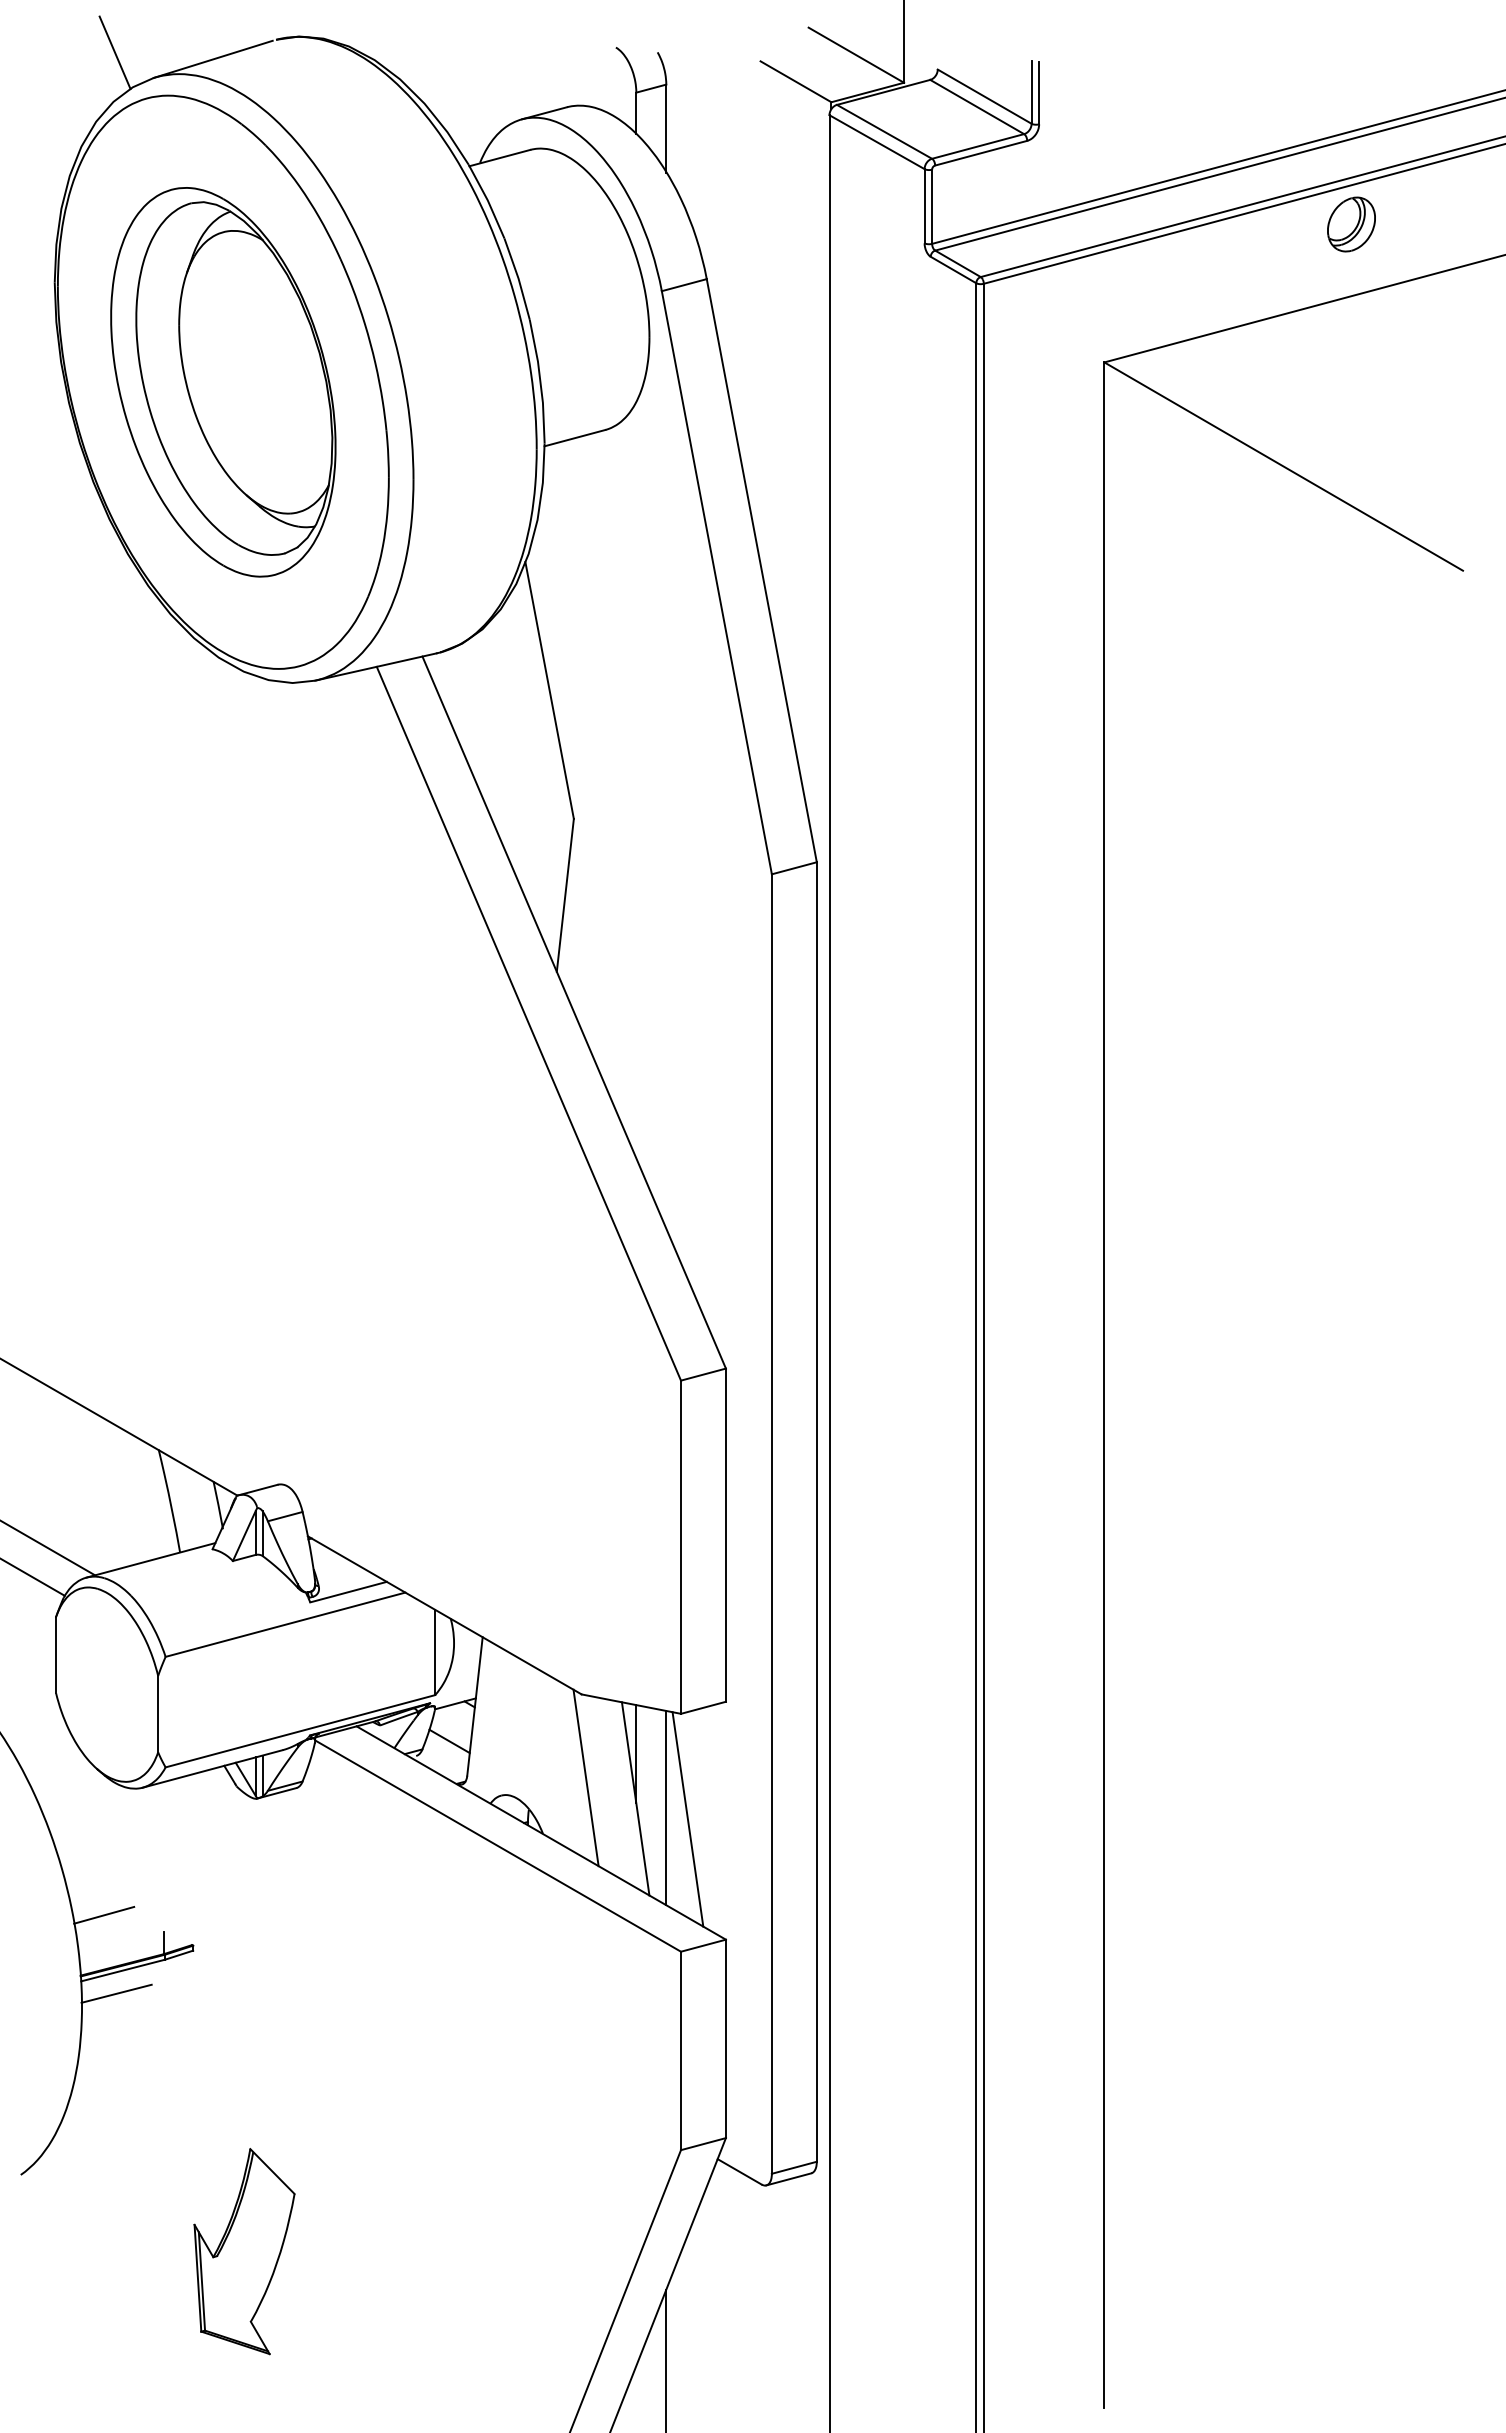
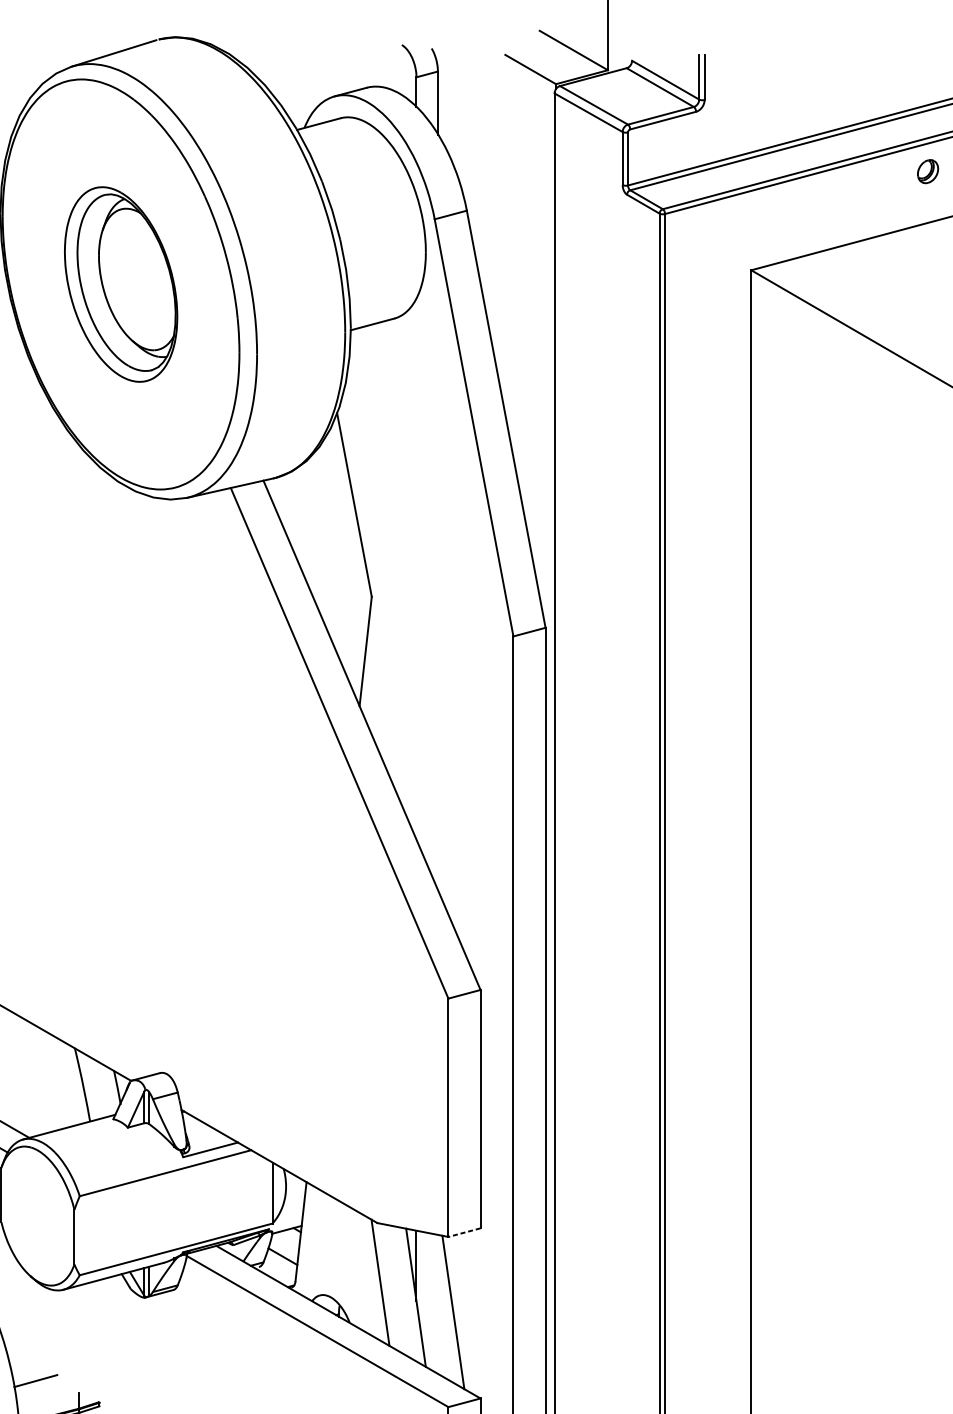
line: (114, 52) -> (43, 48), removed
part: (1351, 224) -> (928, 171), size x0.6
part: (223, 382) -> (121, 284), size x0.7
line: (702, 1707) -> (463, 1232), solid -> dashed
line: (666, 1807) -> (438, 1303), removed

